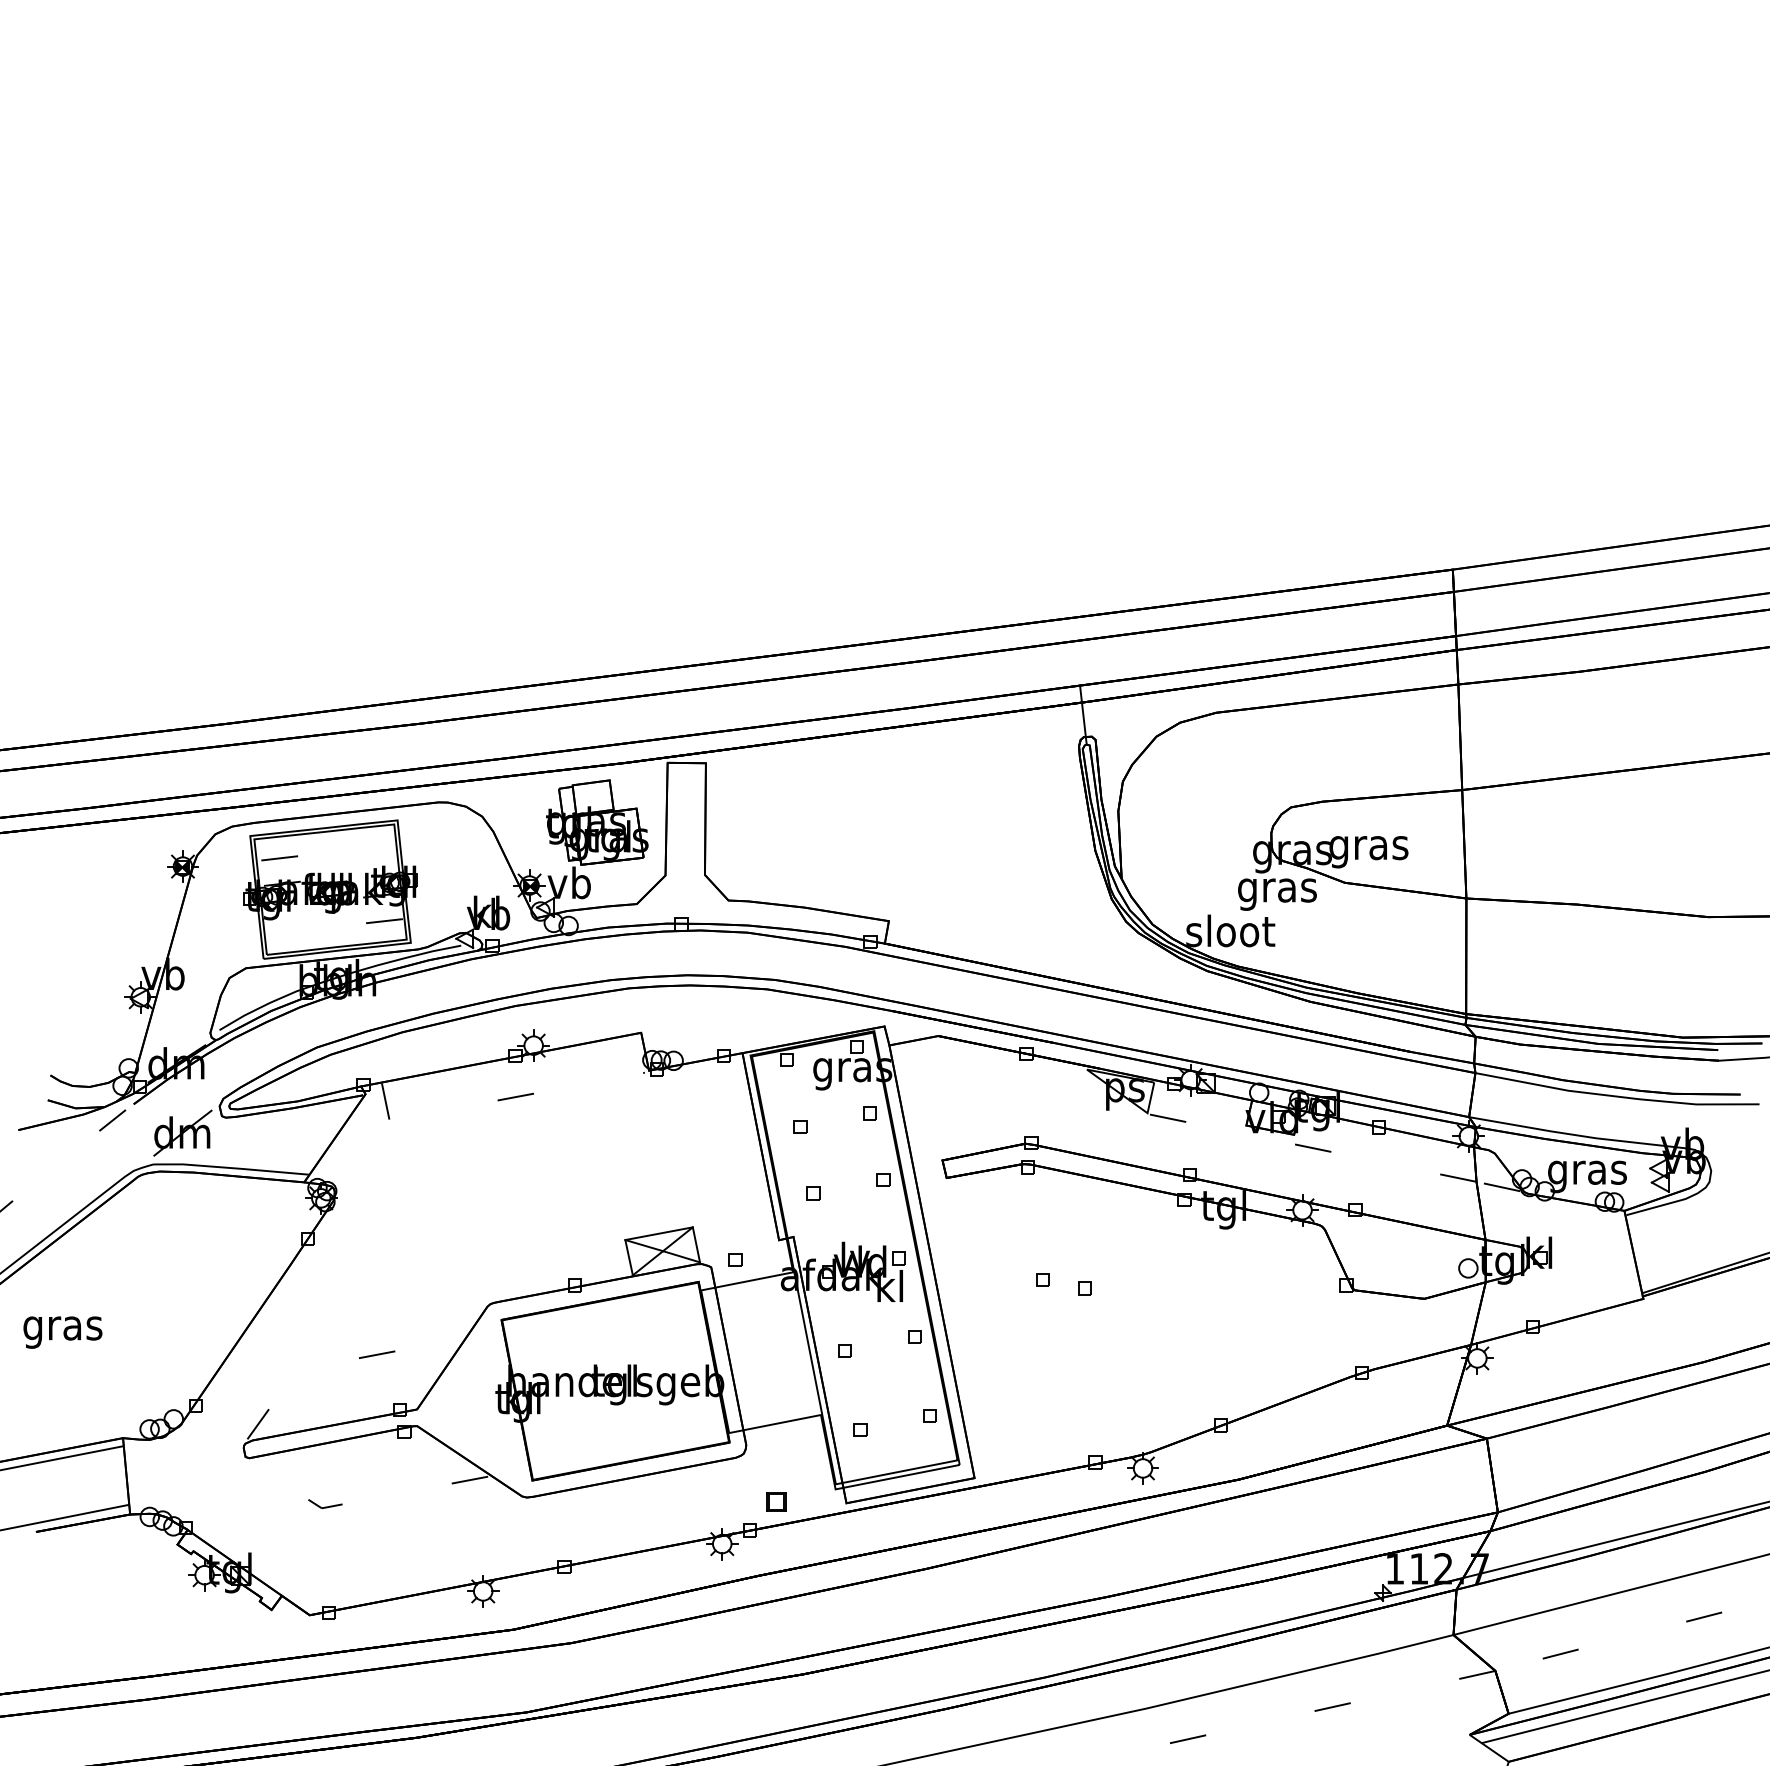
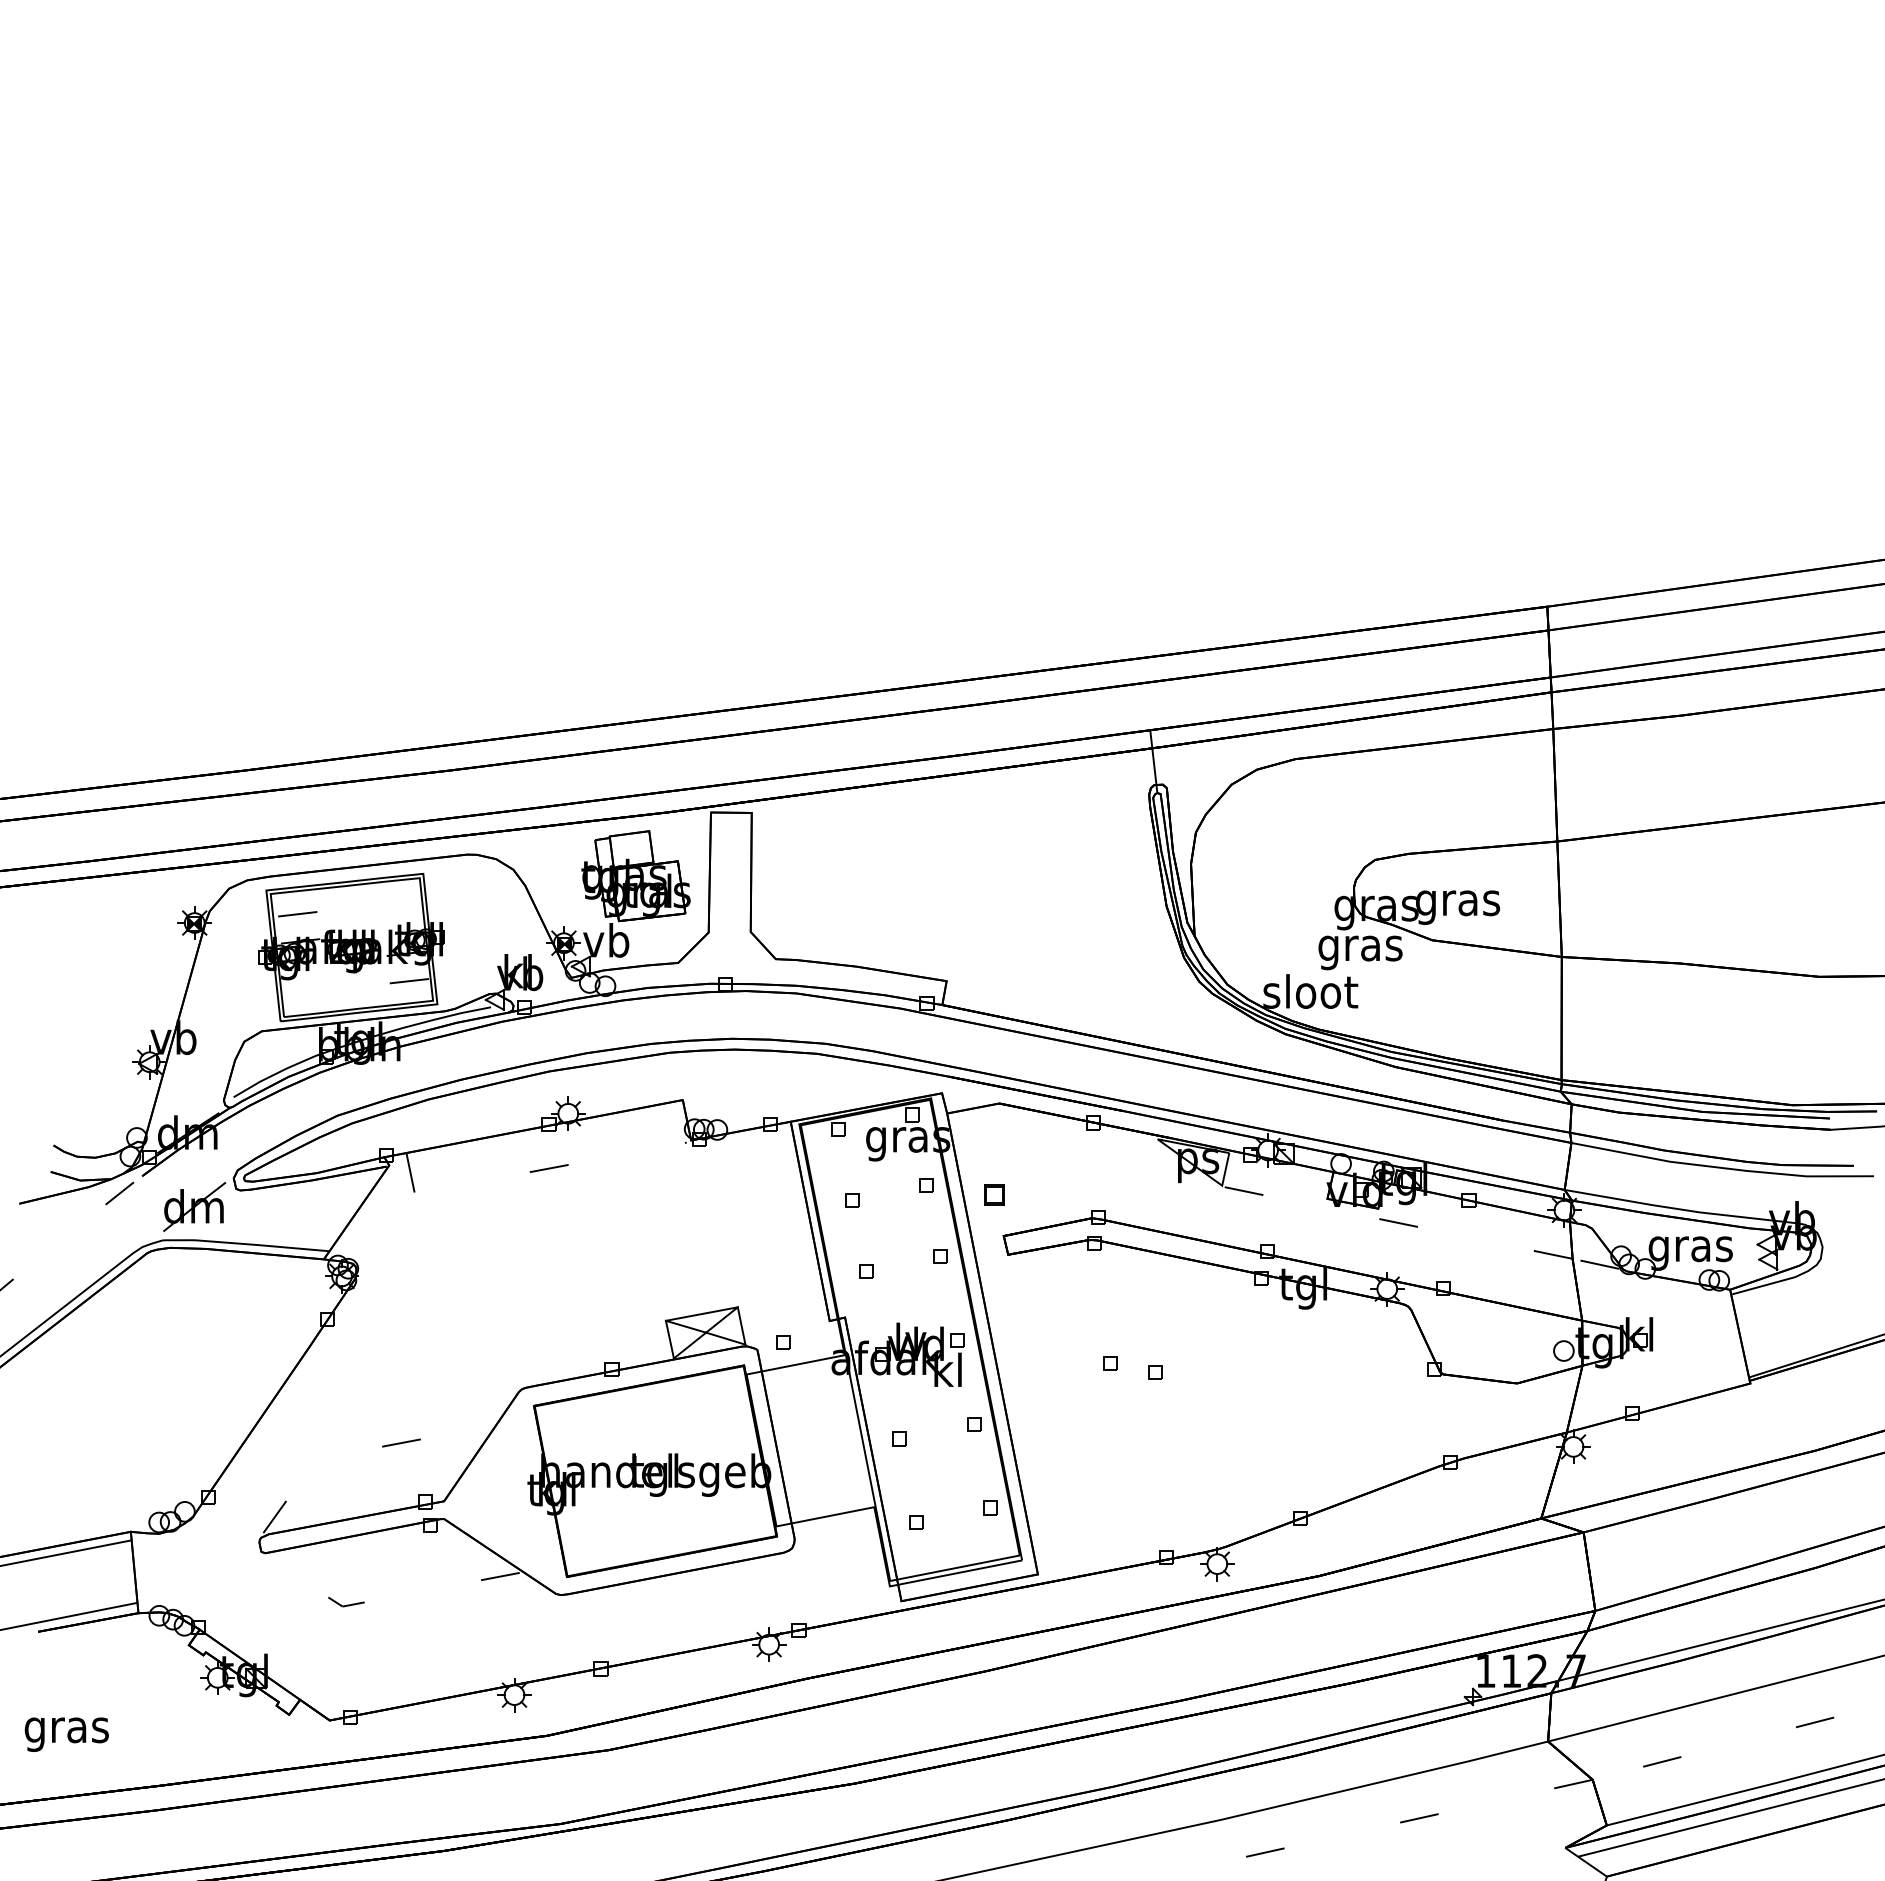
text: (62, 1332) -> (66, 1734), moved
part: (776, 1501) -> (994, 1194), moved

